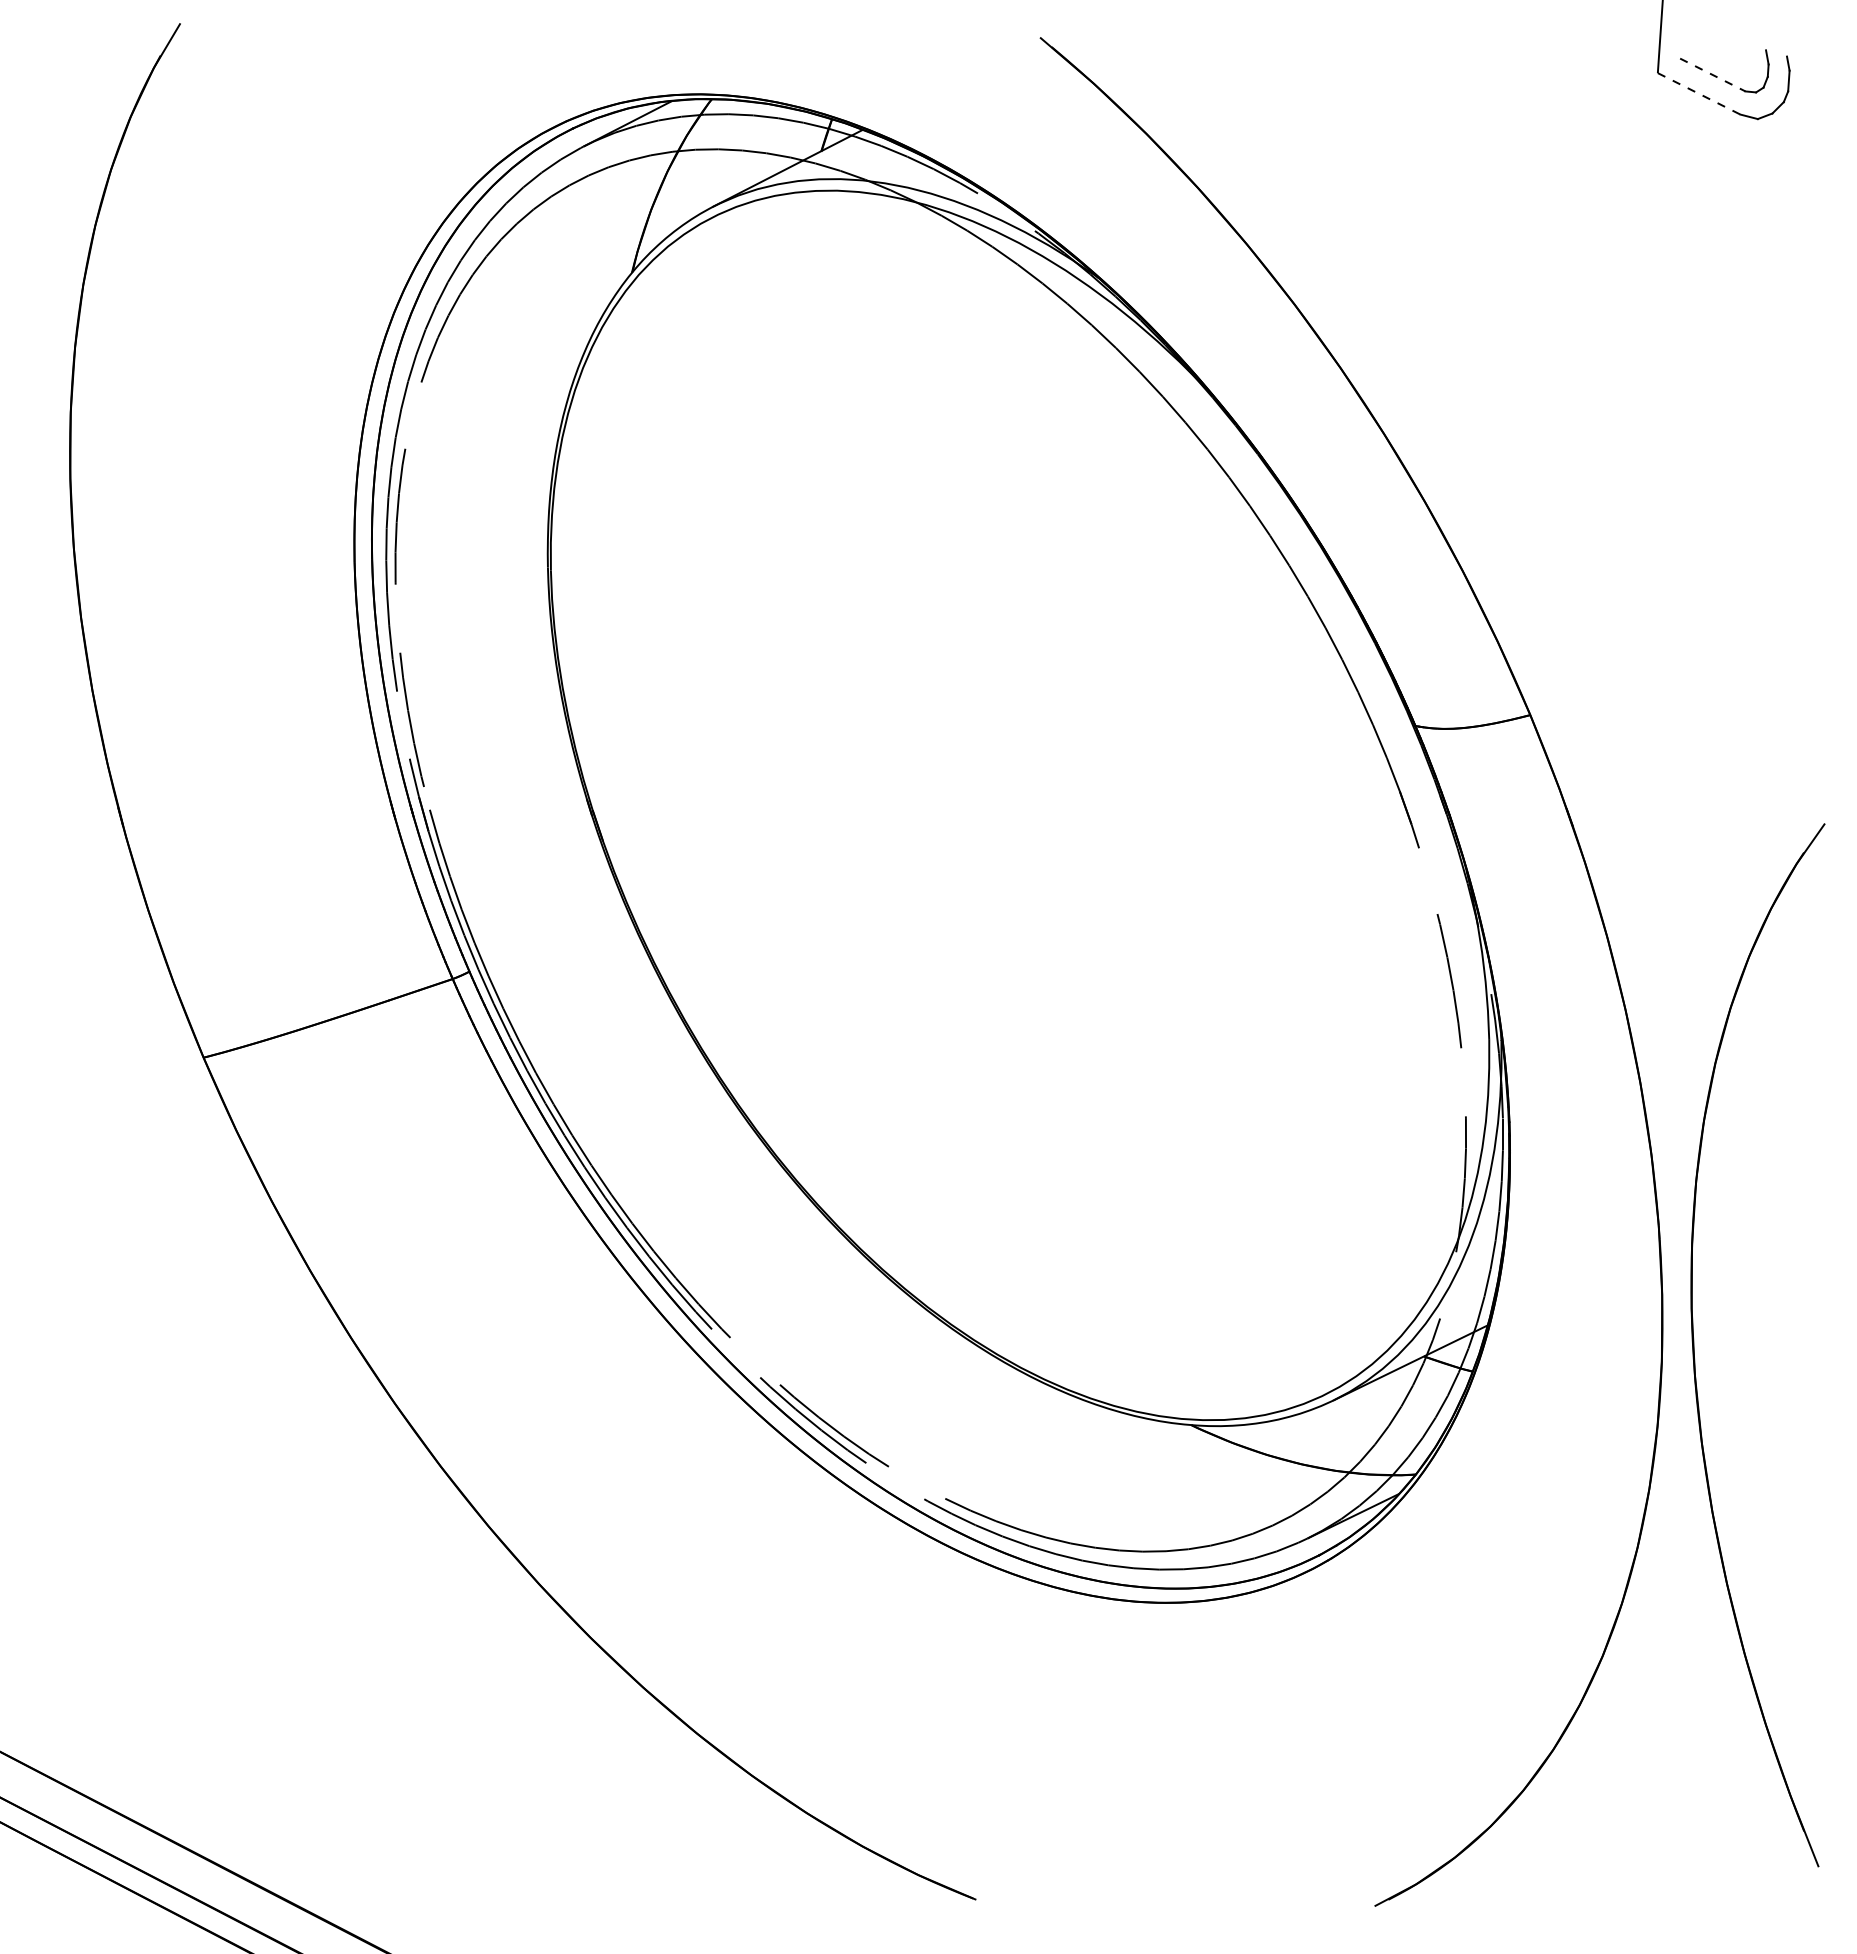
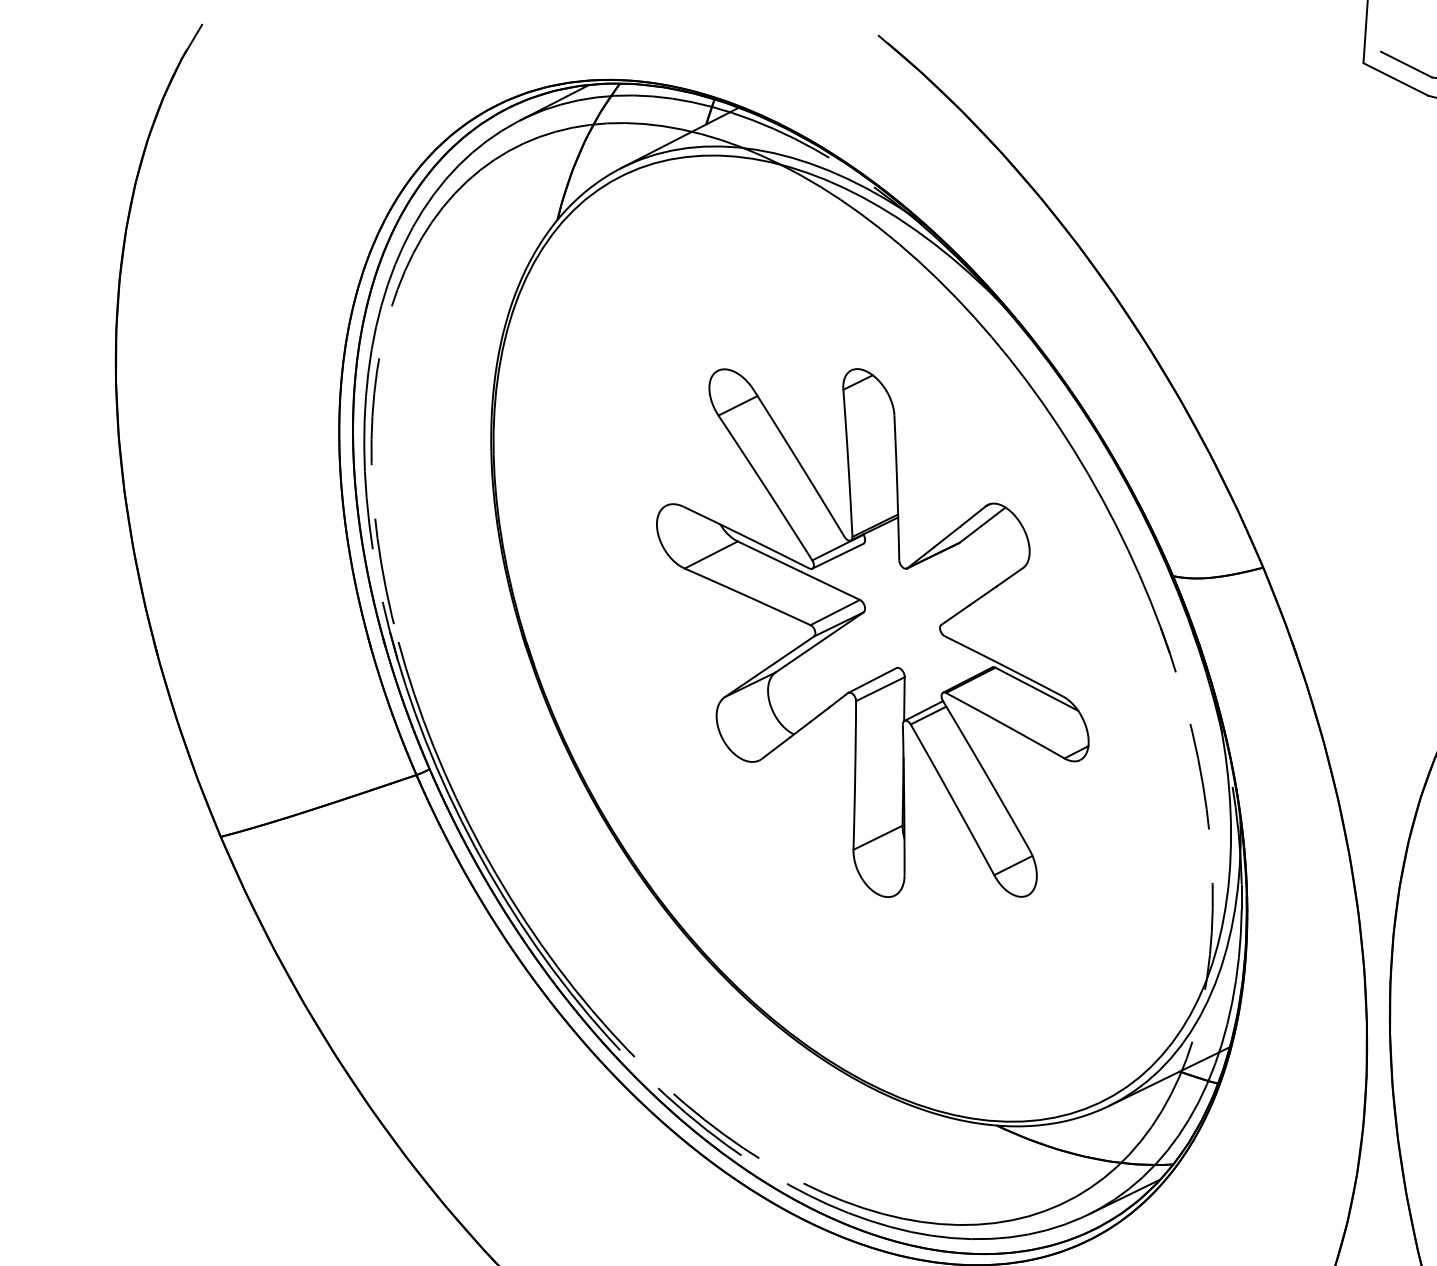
line: (1712, 75) -> (1406, 65), dashed -> solid
line: (1699, 94) -> (1396, 79), dashed -> solid
part: (1032, 798) -> (872, 633), added

